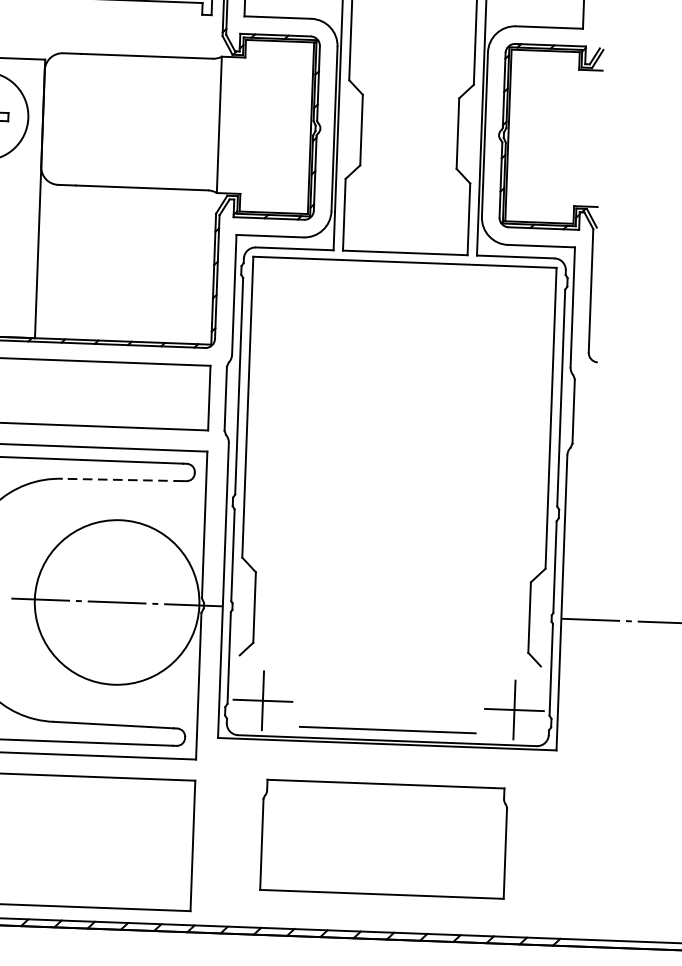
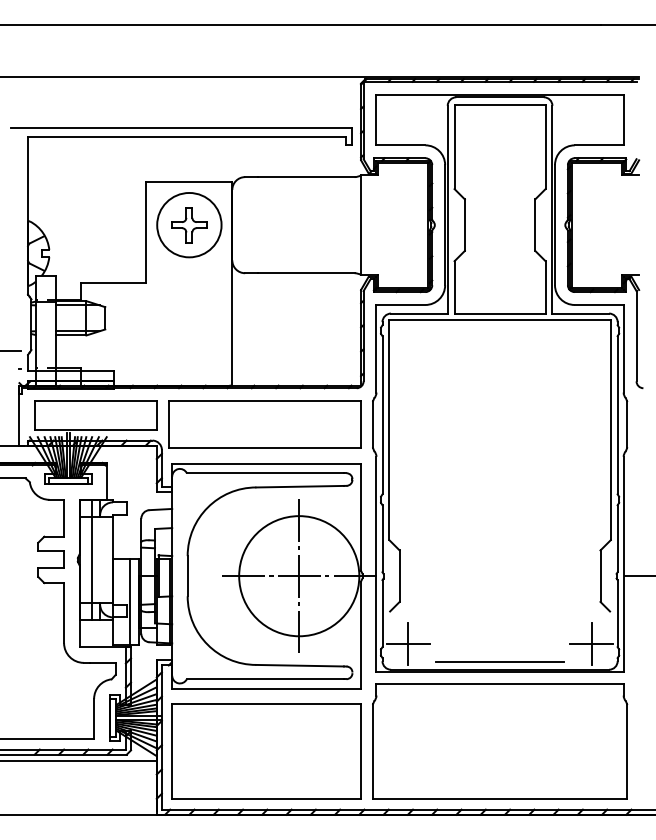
line: (123, 479) -> (300, 486), dashed -> solid
line: (117, 601) -> (299, 575), added
part: (384, 838) -> (500, 741), size x1.43

